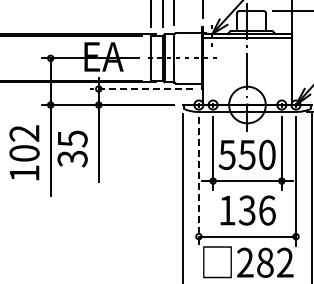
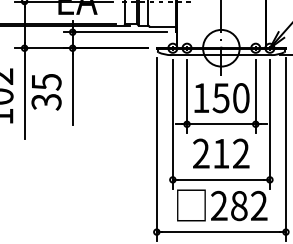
line: (141, 89) -> (115, 32), dashed -> solid
text: (226, 155) -> (200, 98), 550 -> 150
line: (198, 181) -> (172, 124), dashed -> solid
text: (247, 210) -> (221, 153), 136 -> 212

